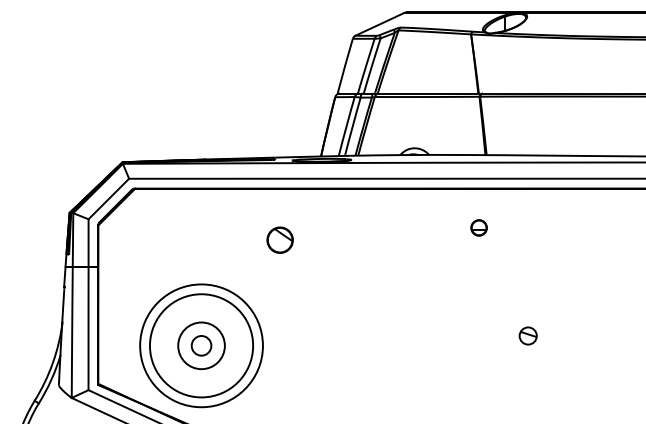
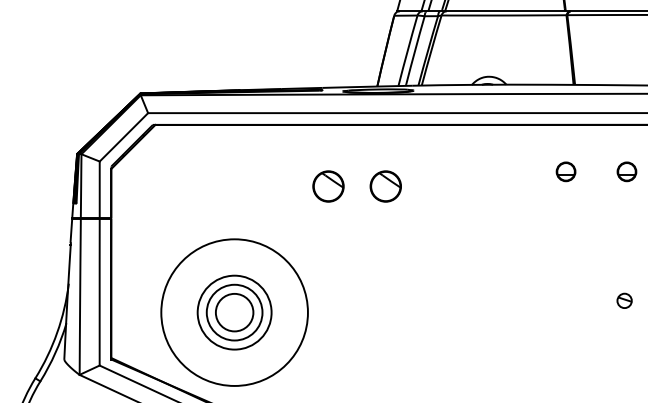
part: (529, 227) -> (626, 171), added
part: (327, 239) -> (385, 185), added
part: (527, 335) -> (623, 300), size x0.7
circle: (201, 345) -> (234, 312), size x0.6
circle: (201, 345) -> (234, 312), size x1.6

